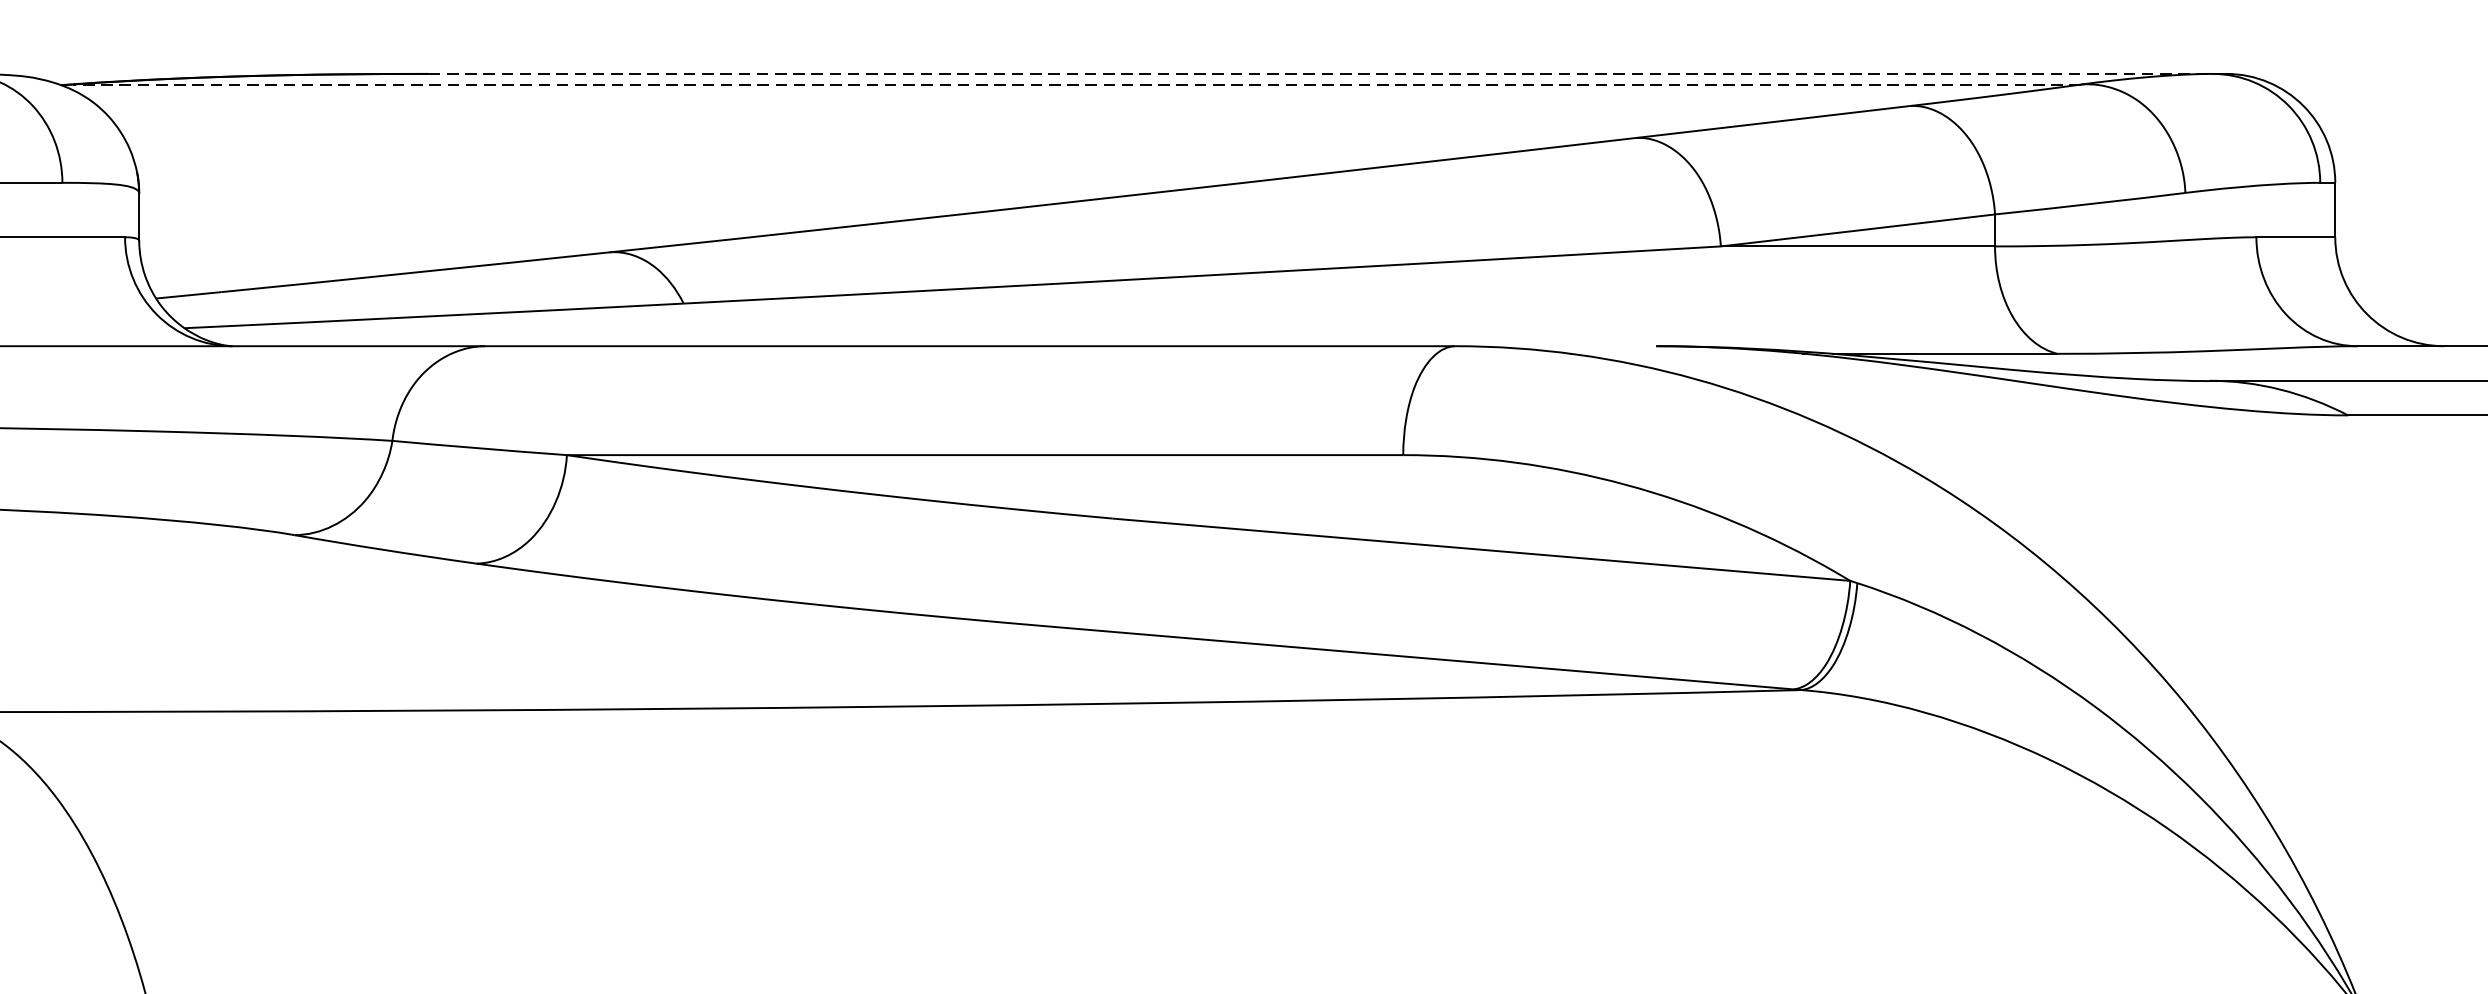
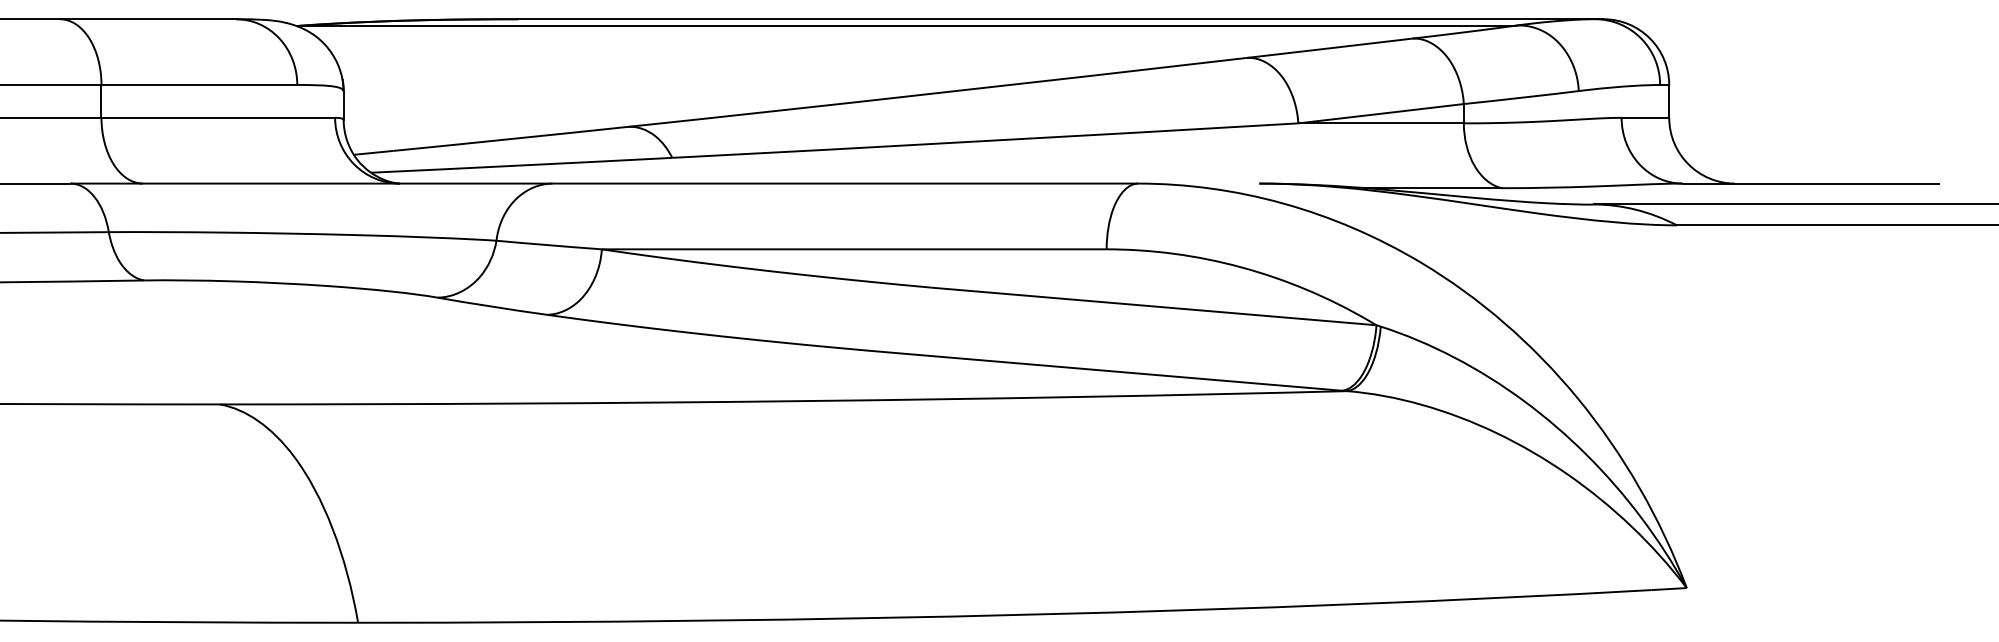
line: (1321, 74) -> (1057, 19), dashed -> solid
line: (1076, 84) -> (909, 25), dashed -> solid

